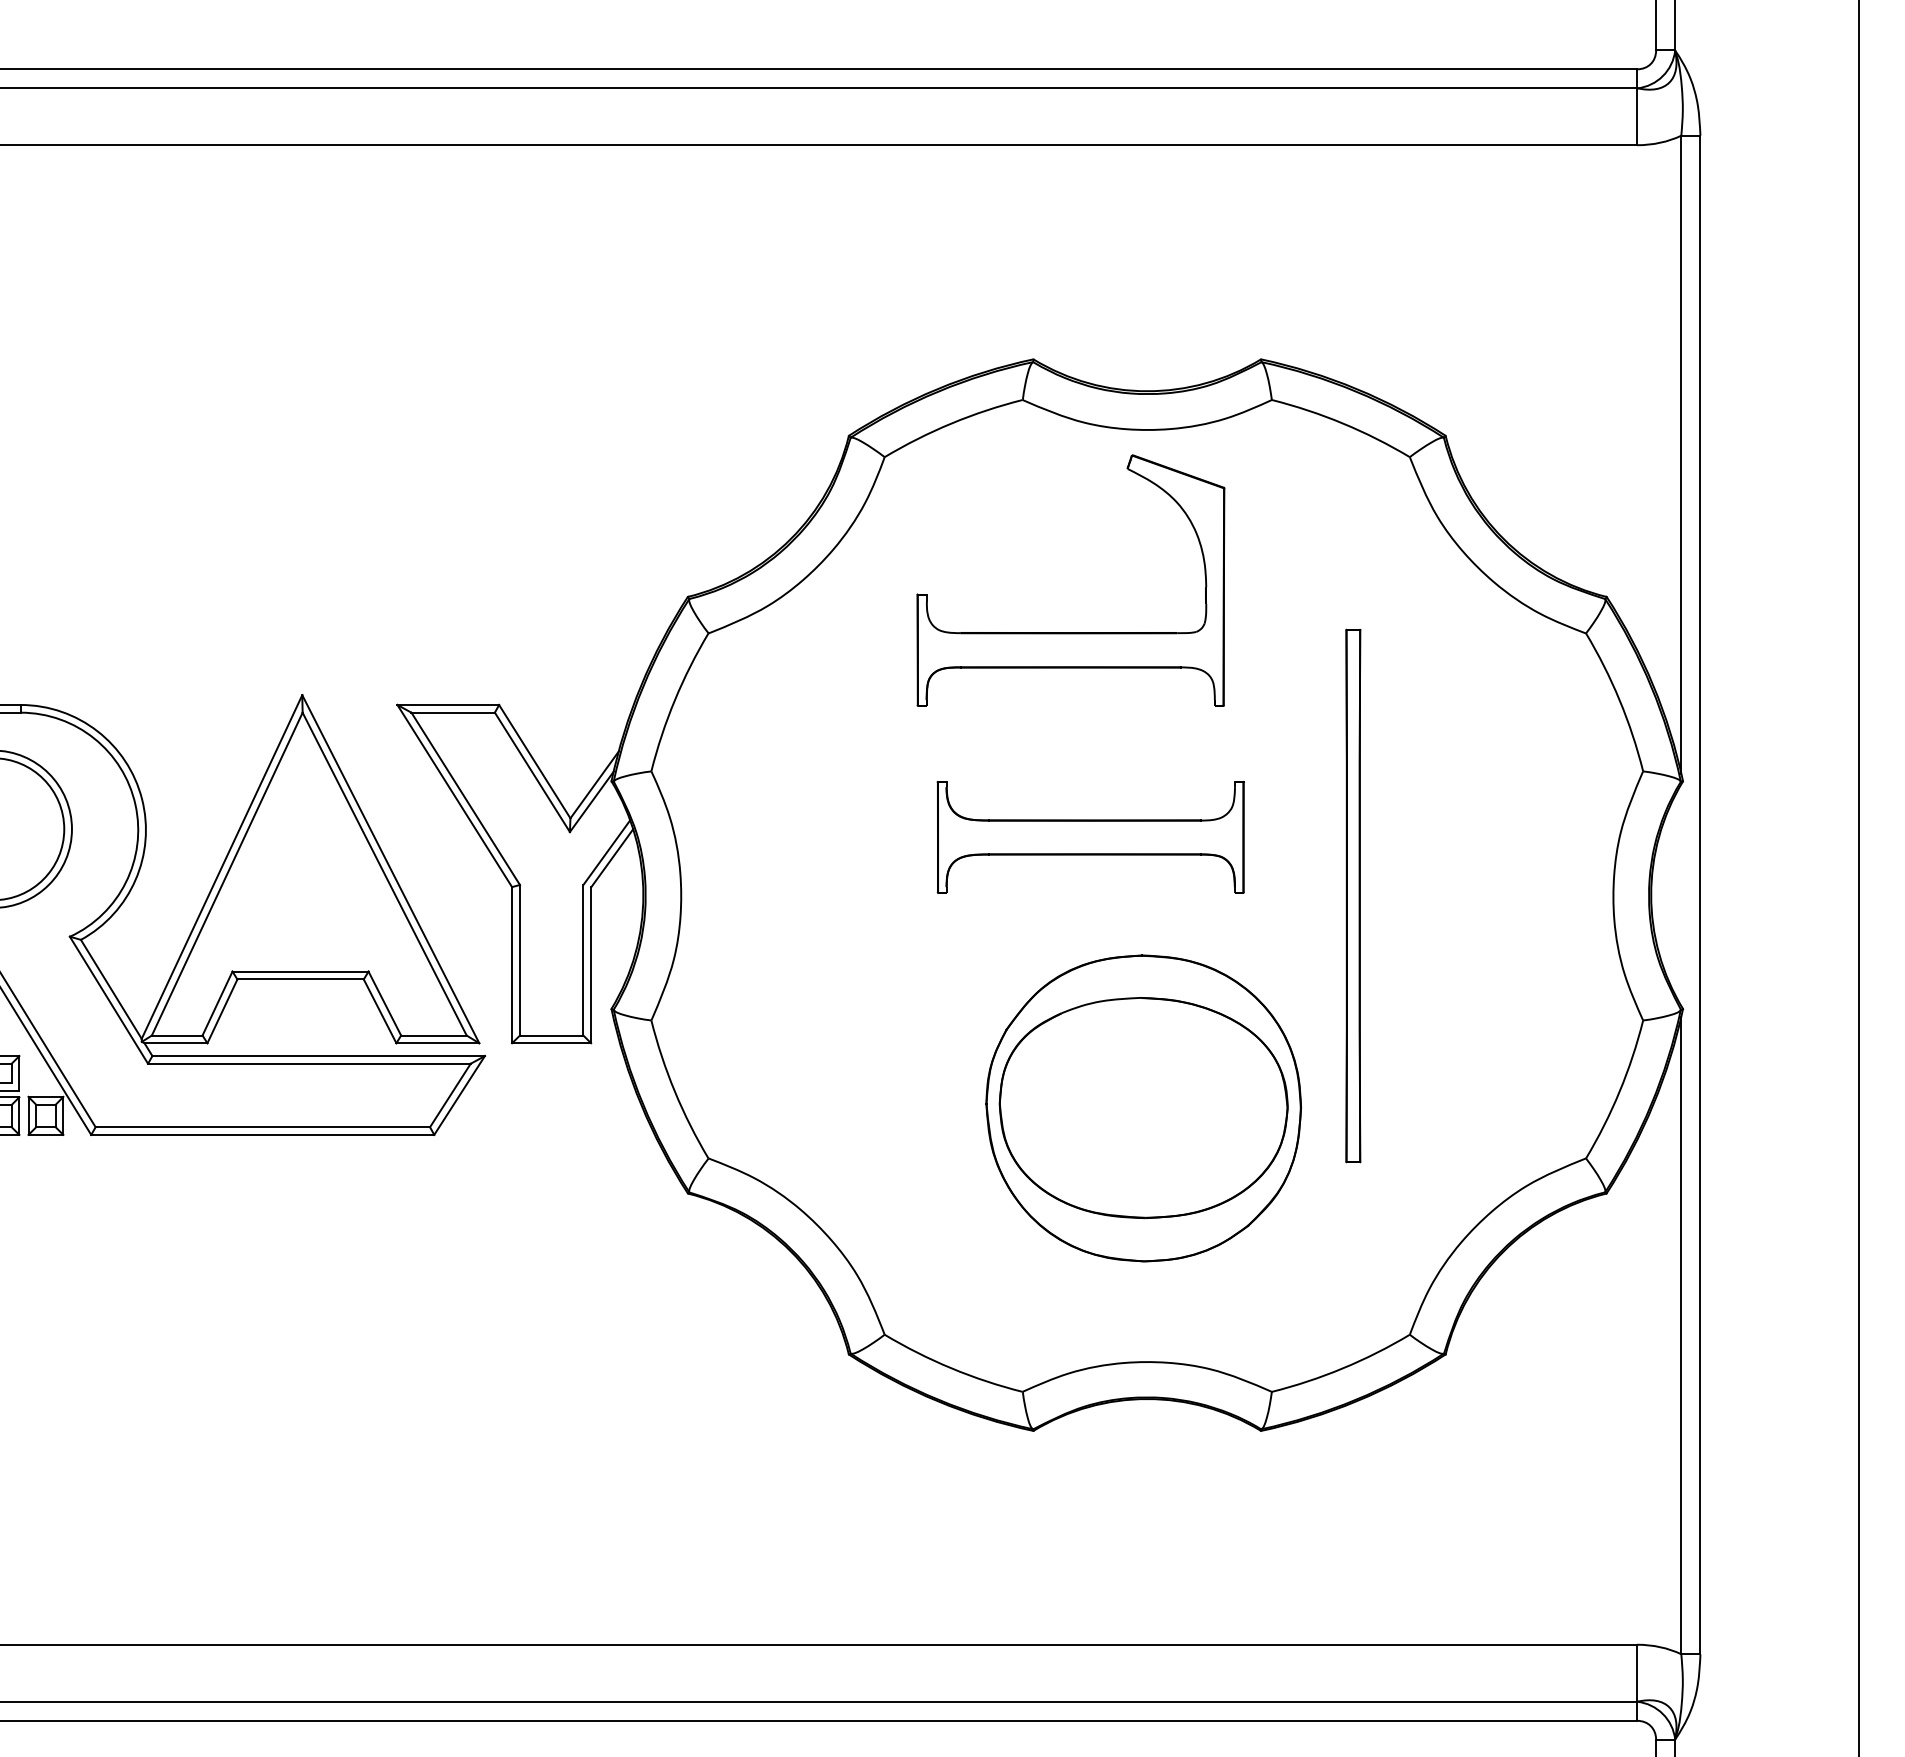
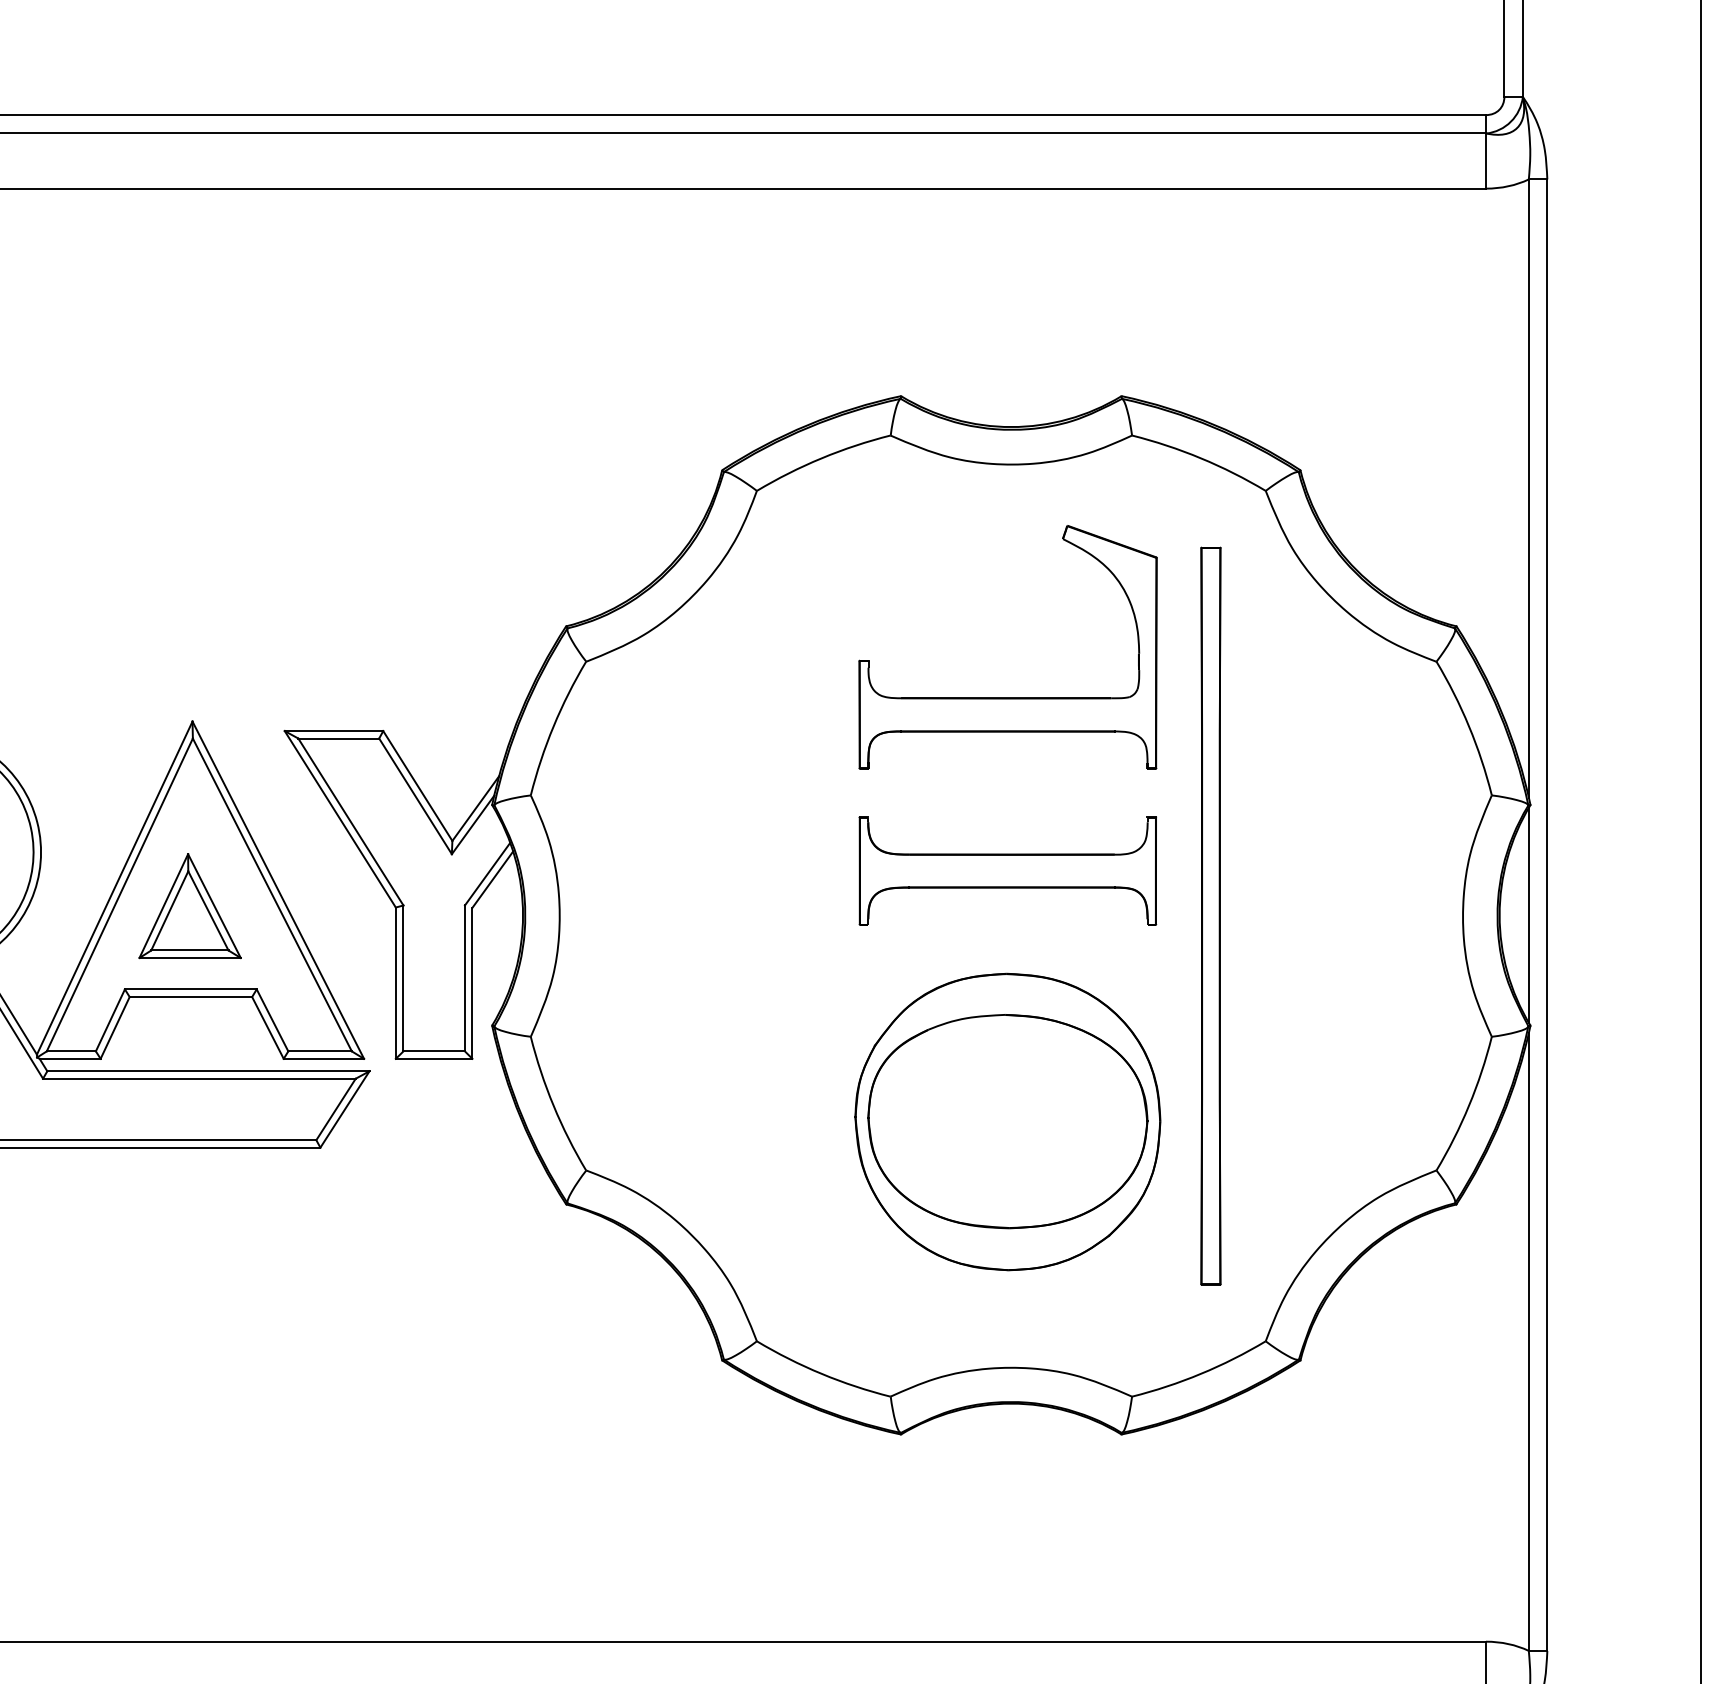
part: (1070, 632) -> (1007, 697), moved
part: (1090, 837) -> (1007, 871), moved
part: (299, 885) -> (189, 905), added
part: (1353, 895) -> (1211, 915), size x1.43
line: (1681, 895) -> (1528, 915), added

